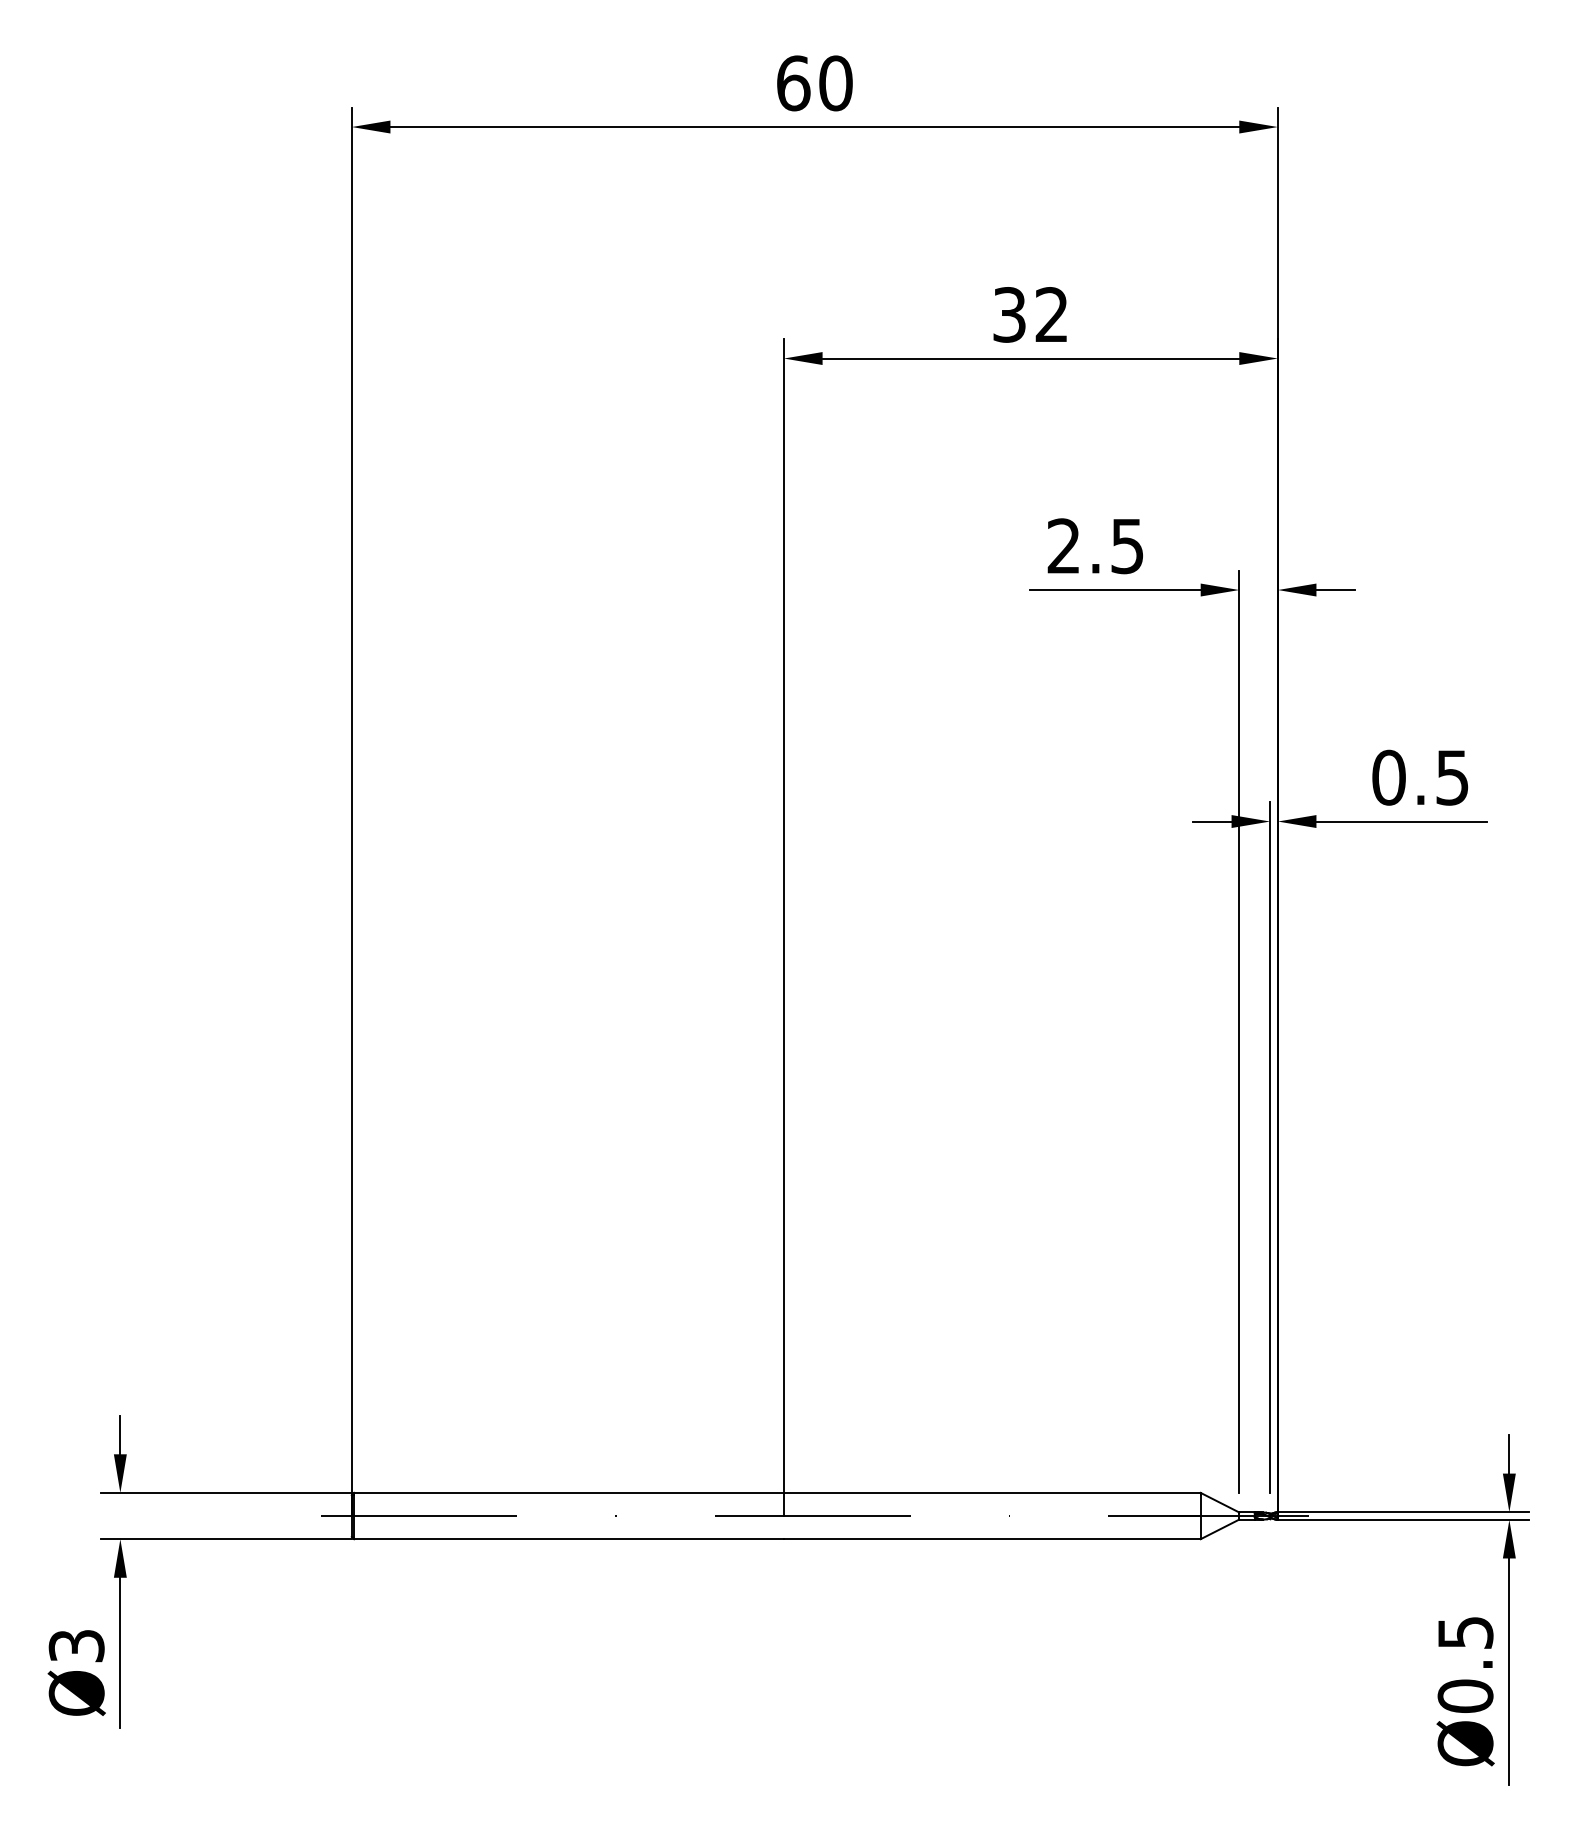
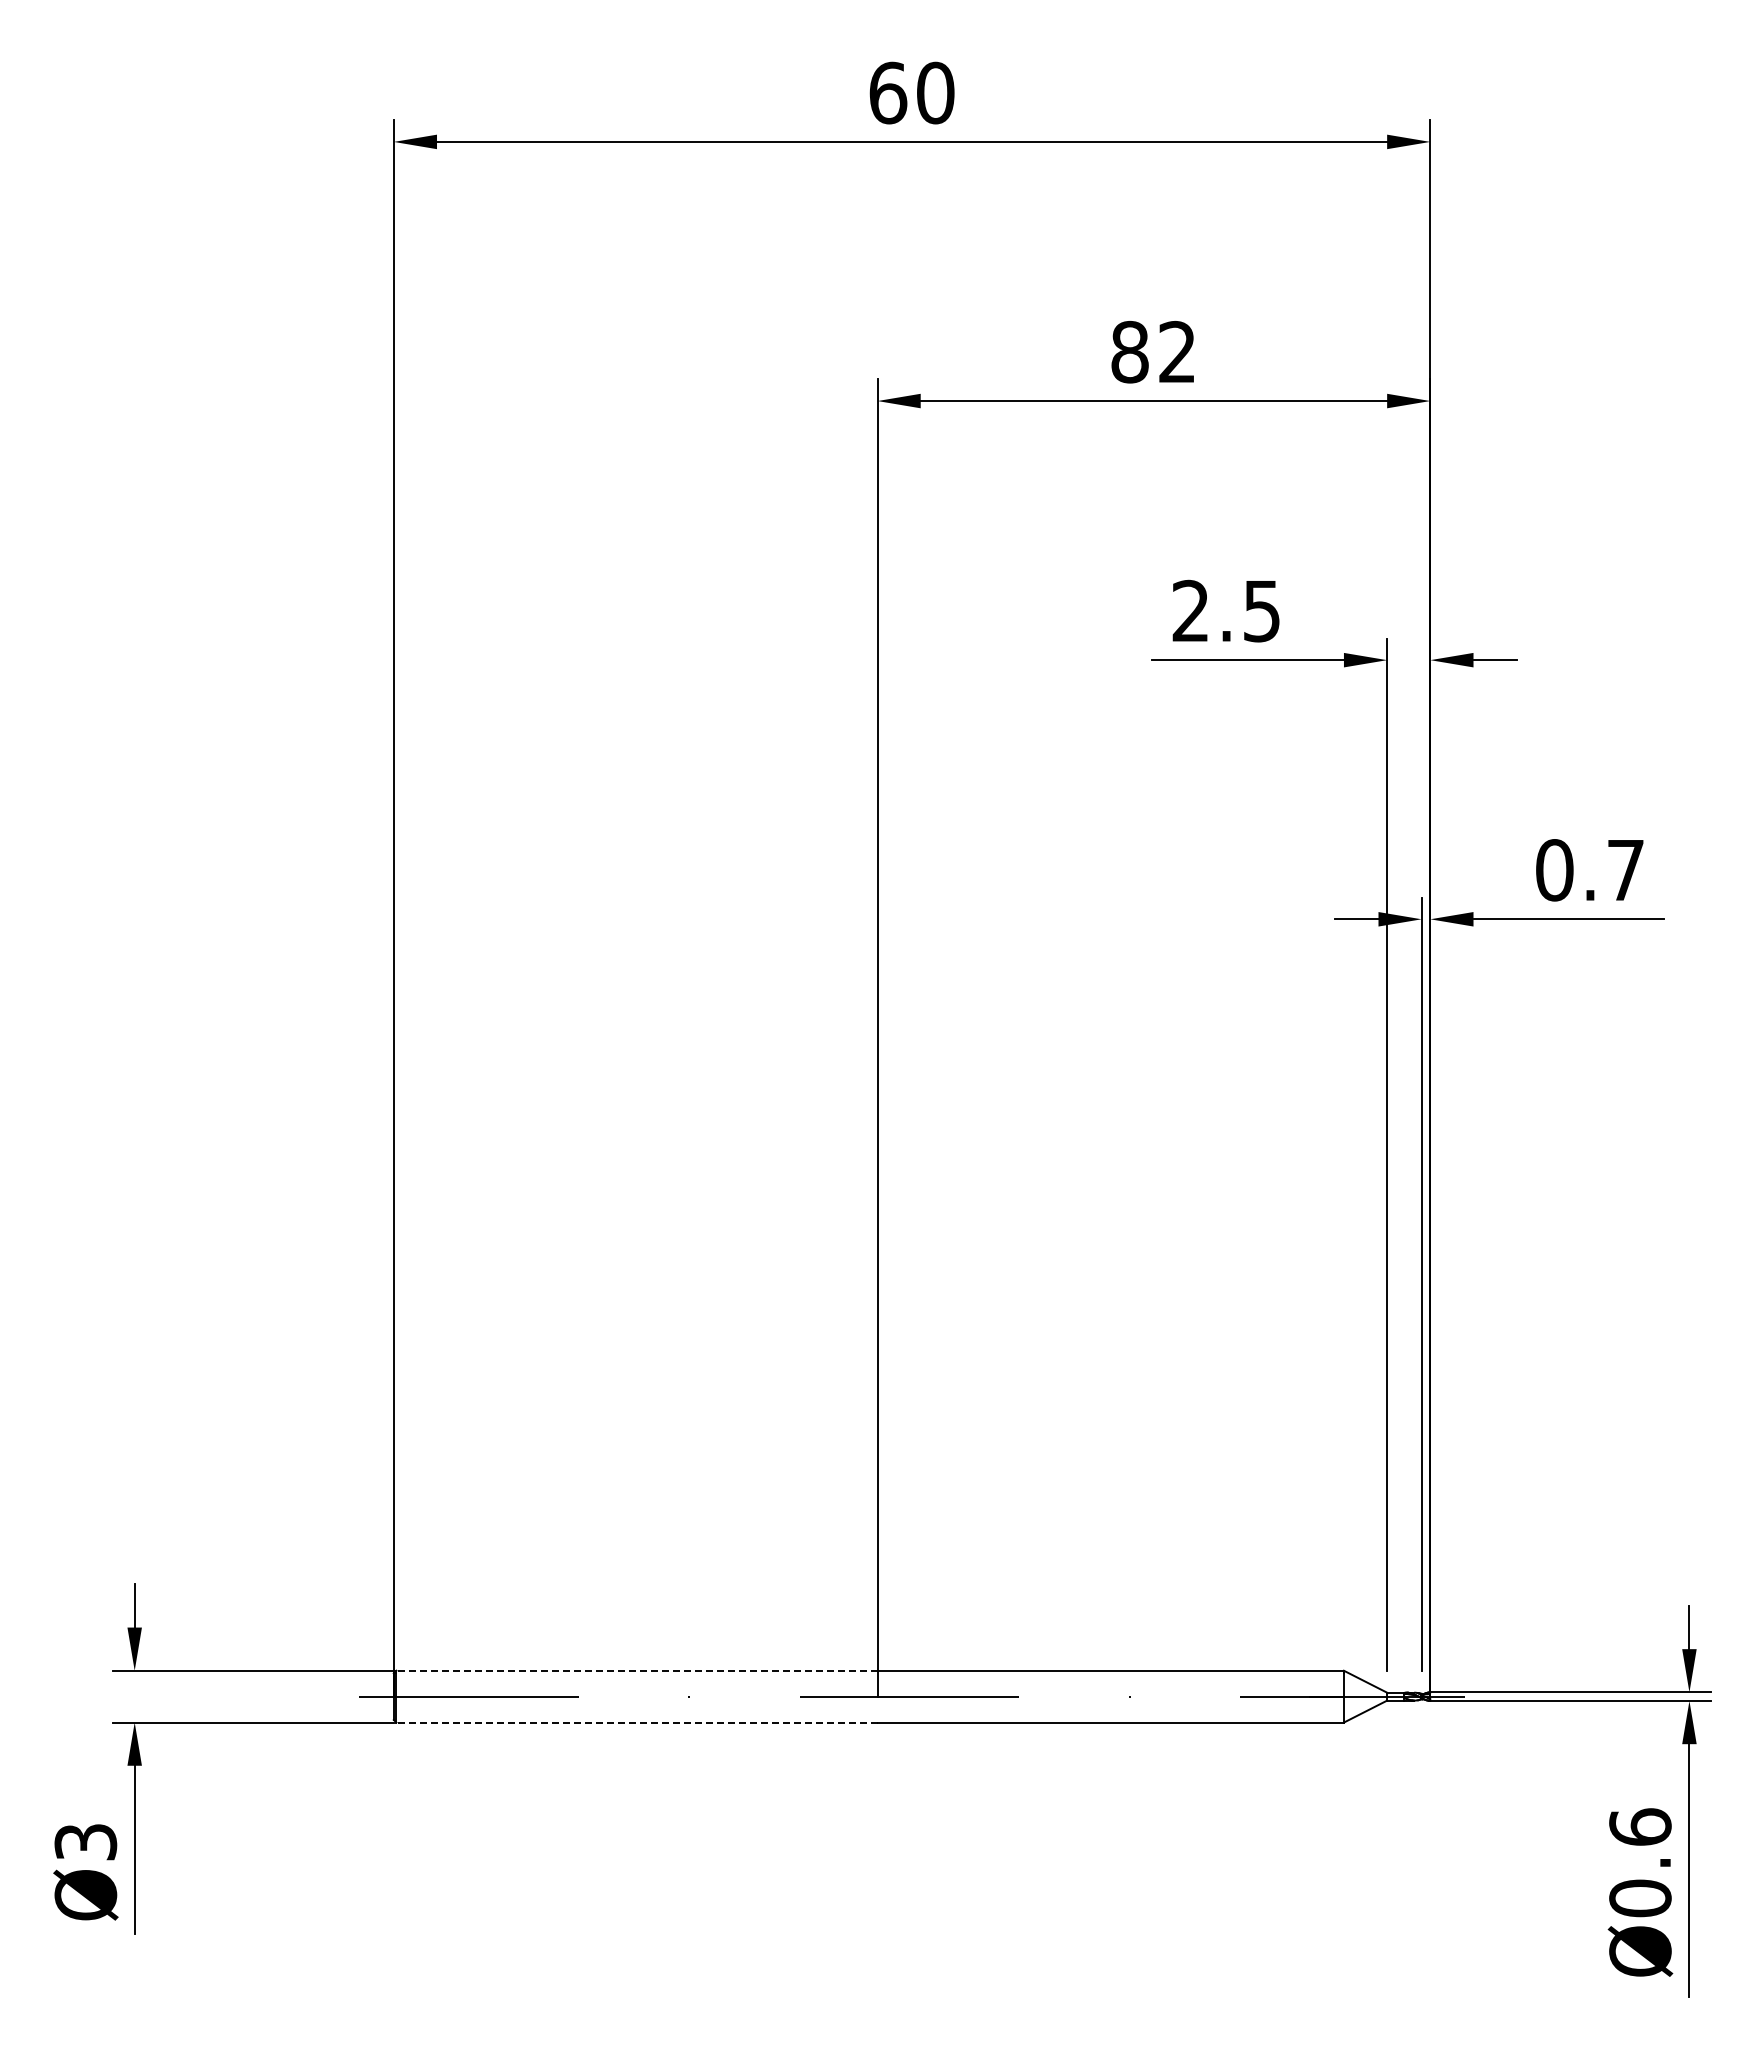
text: (1009, 315) -> (1129, 352), 32 -> 82
text: (1452, 777) -> (1625, 870), 0.5 -> 0.7
line: (568, 1492) -> (636, 1670), solid -> dashed
line: (568, 1539) -> (636, 1722), solid -> dashed
text: (1465, 1632) -> (1640, 1826), Ø0.5 -> Ø0.6

